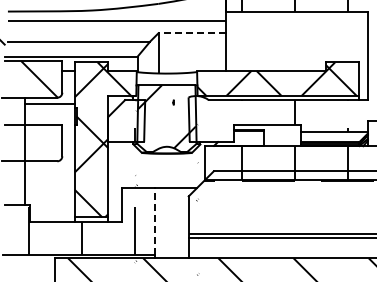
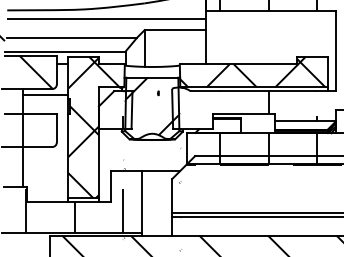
line: (191, 33) -> (174, 30), dashed -> solid
line: (155, 221) -> (141, 201), dashed -> solid

